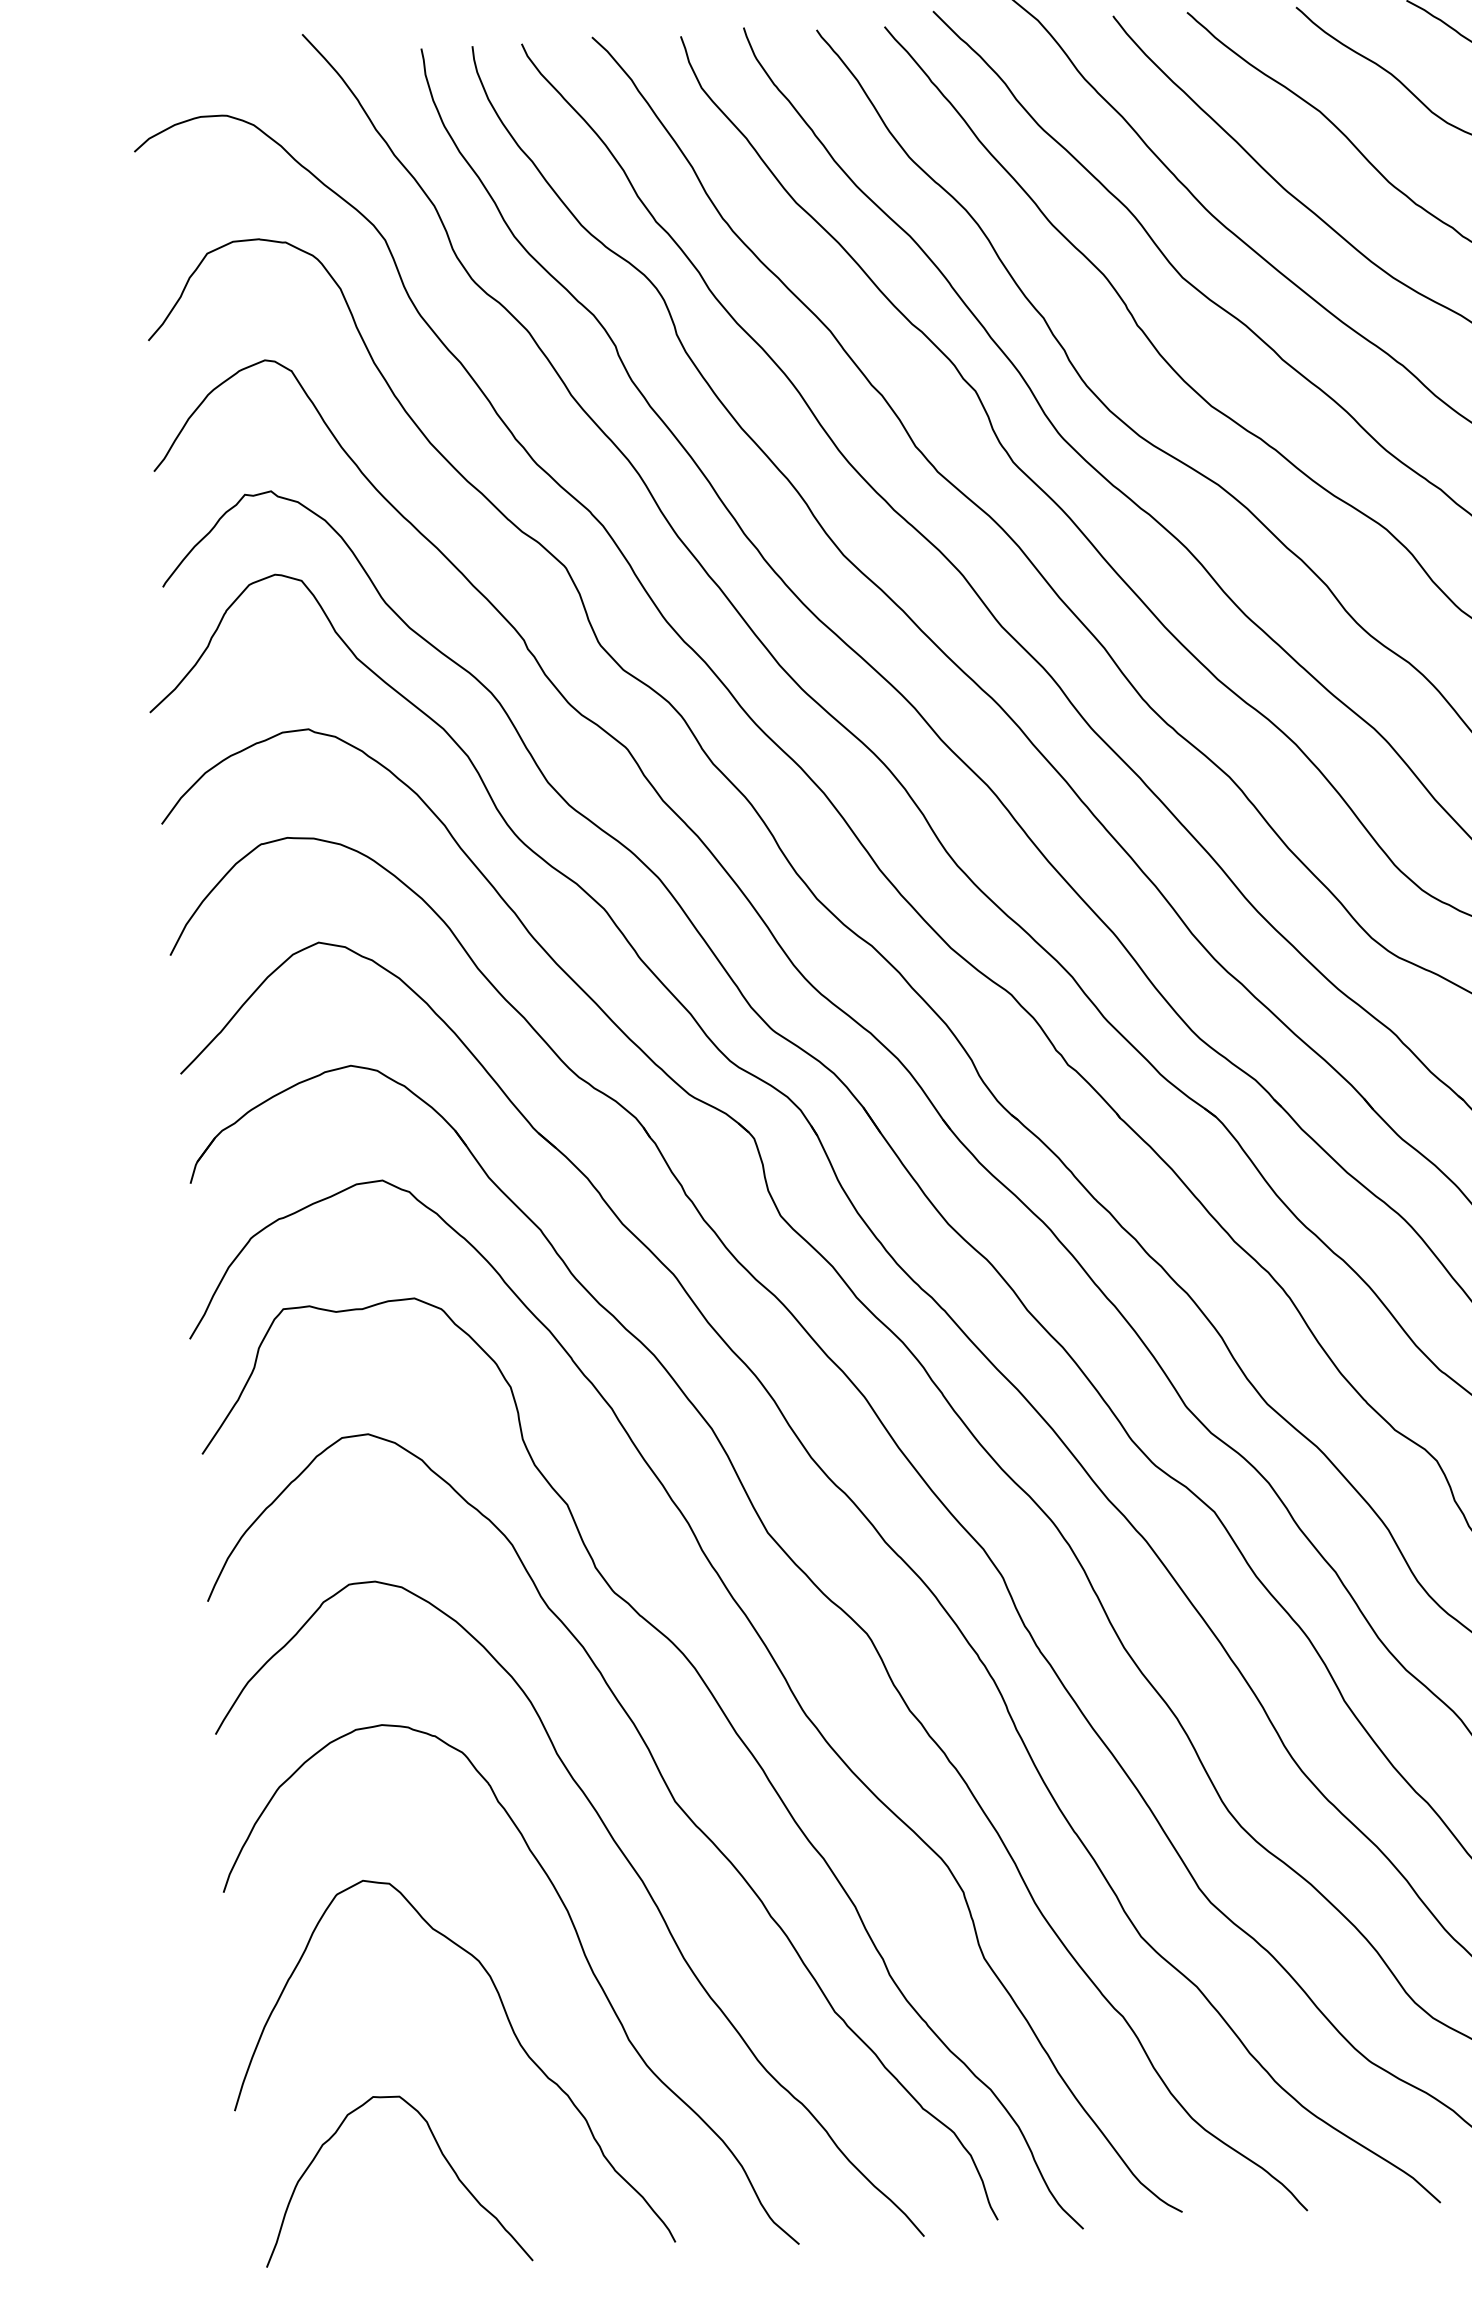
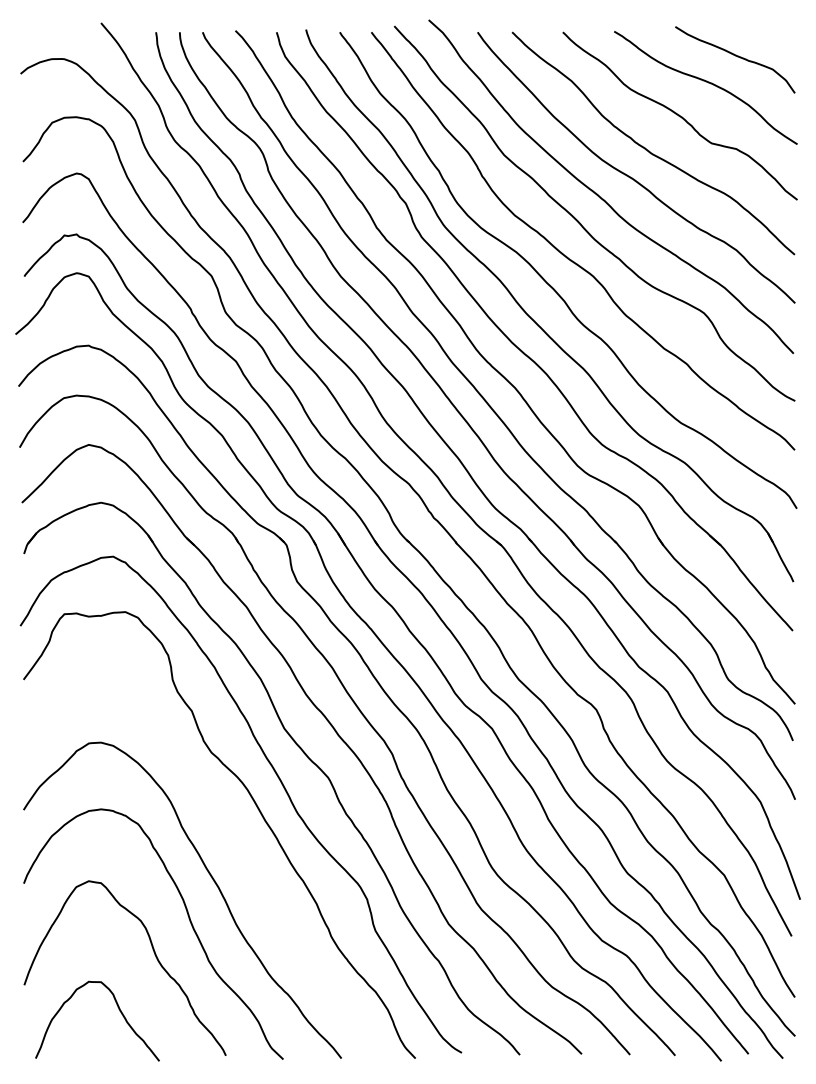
curve: (666, 1789) -> (231, 845), removed

